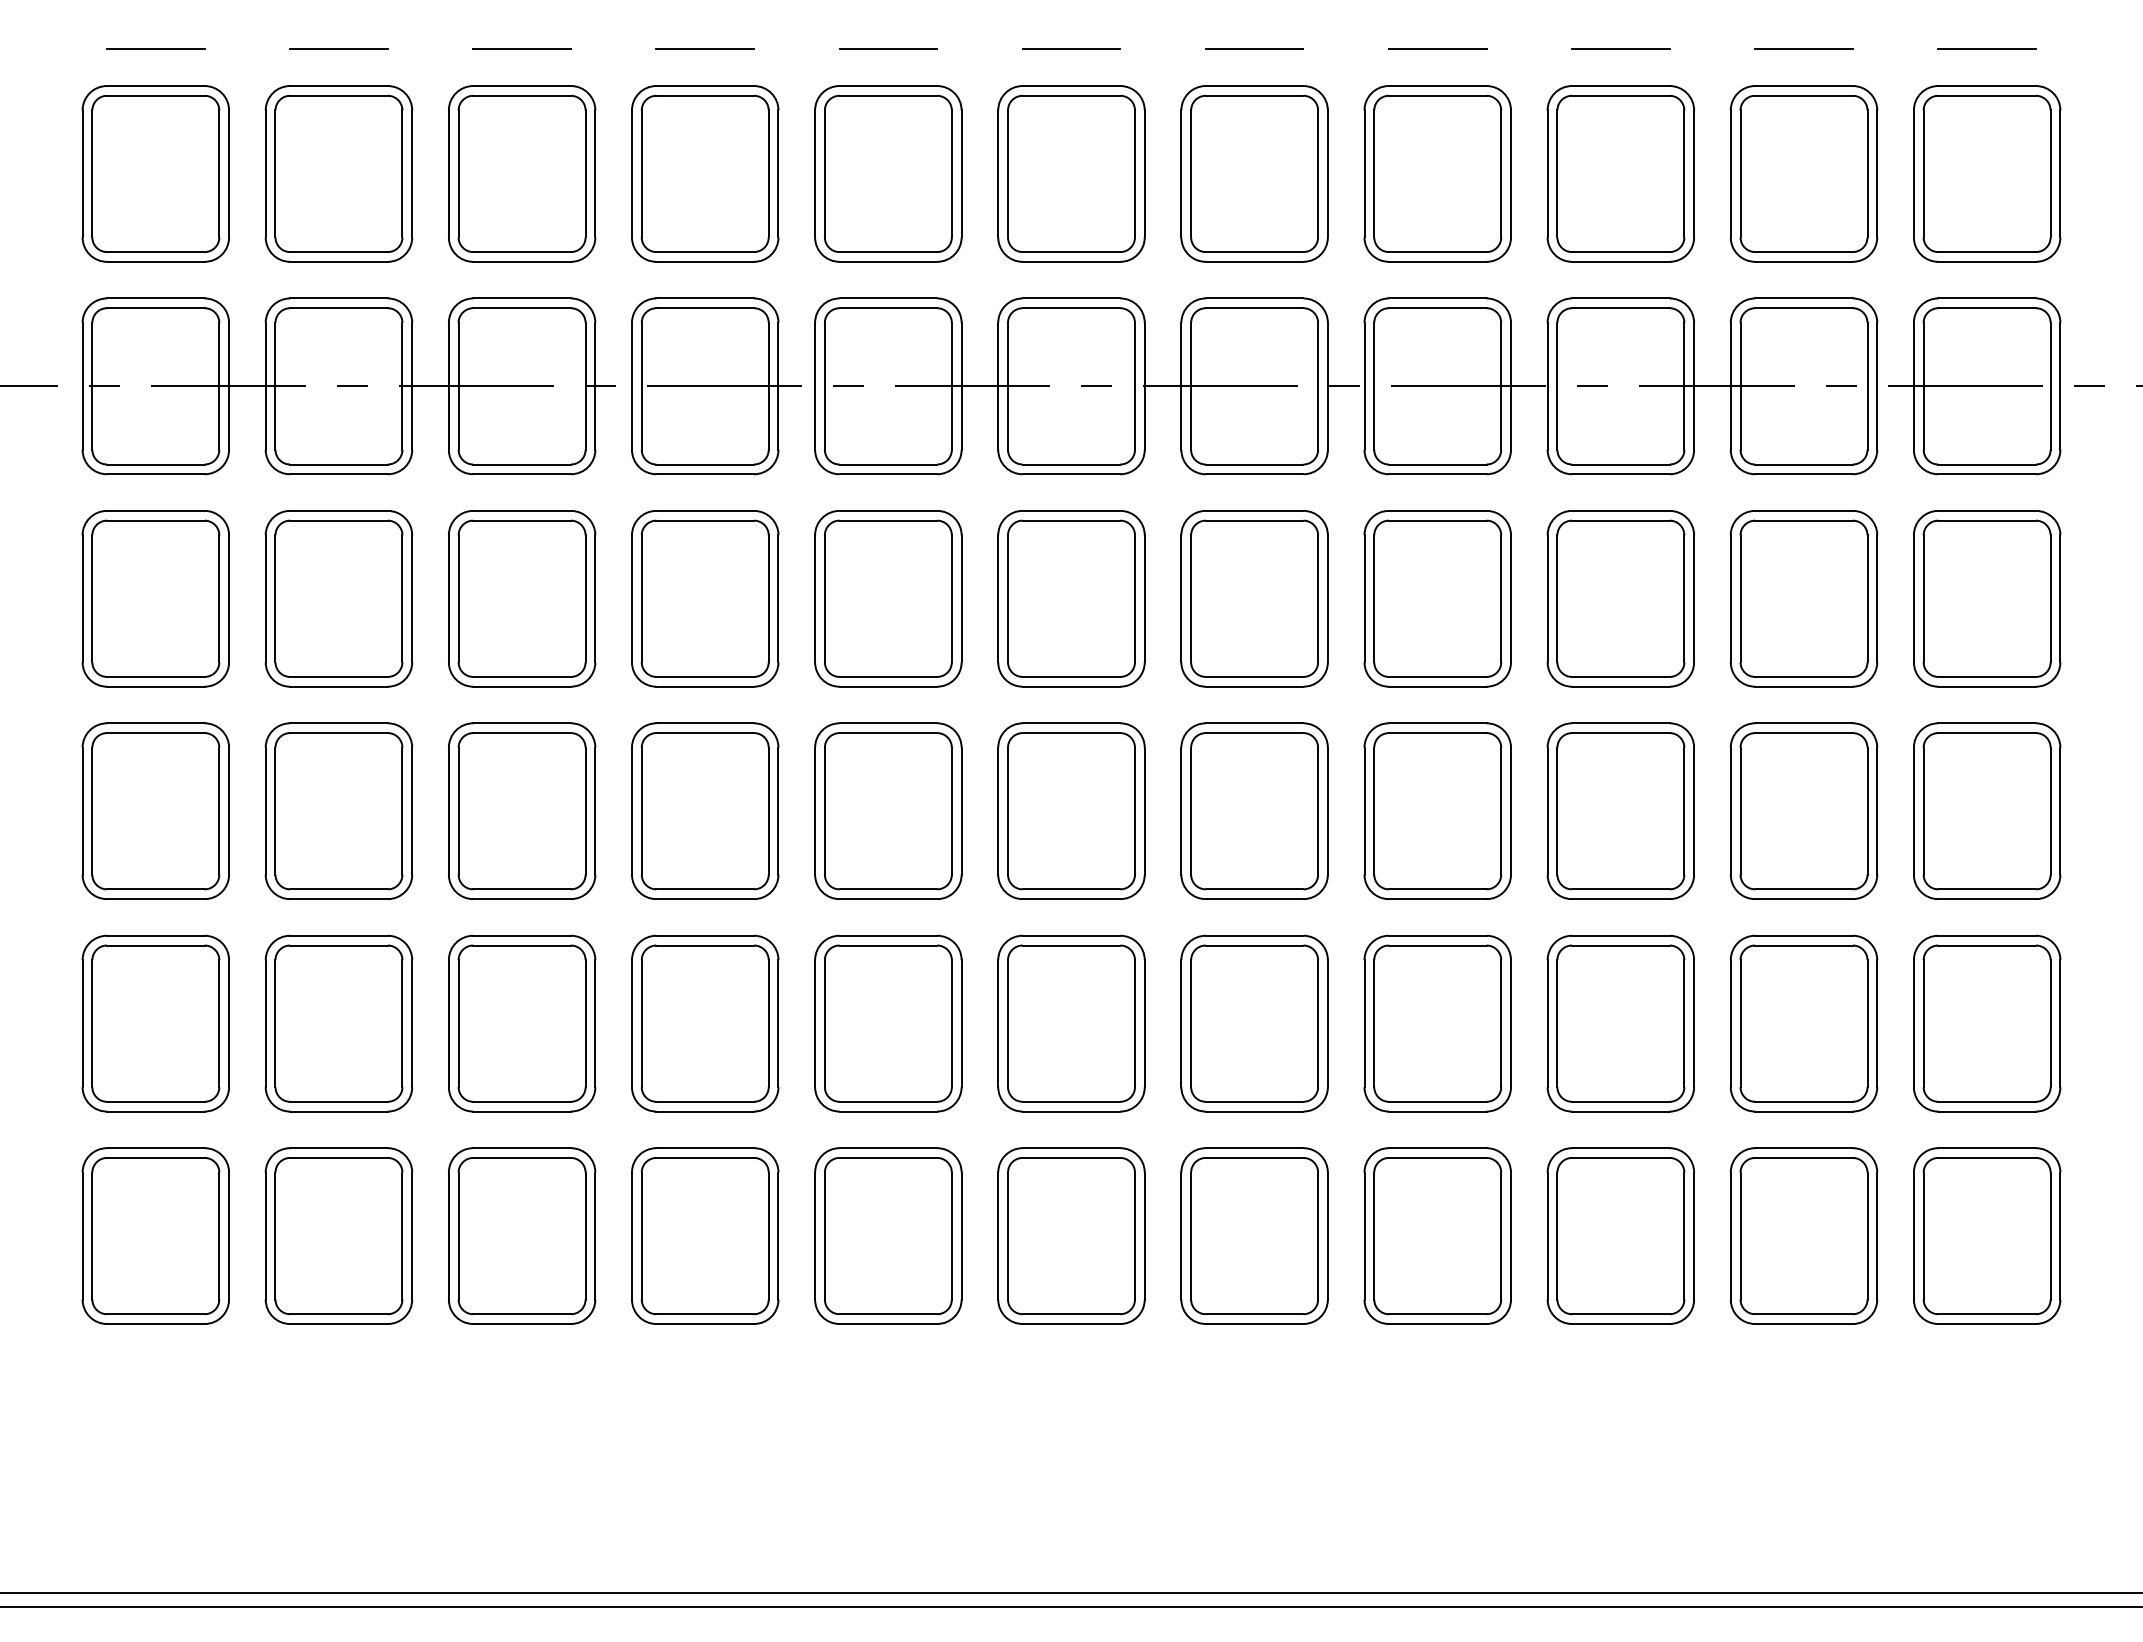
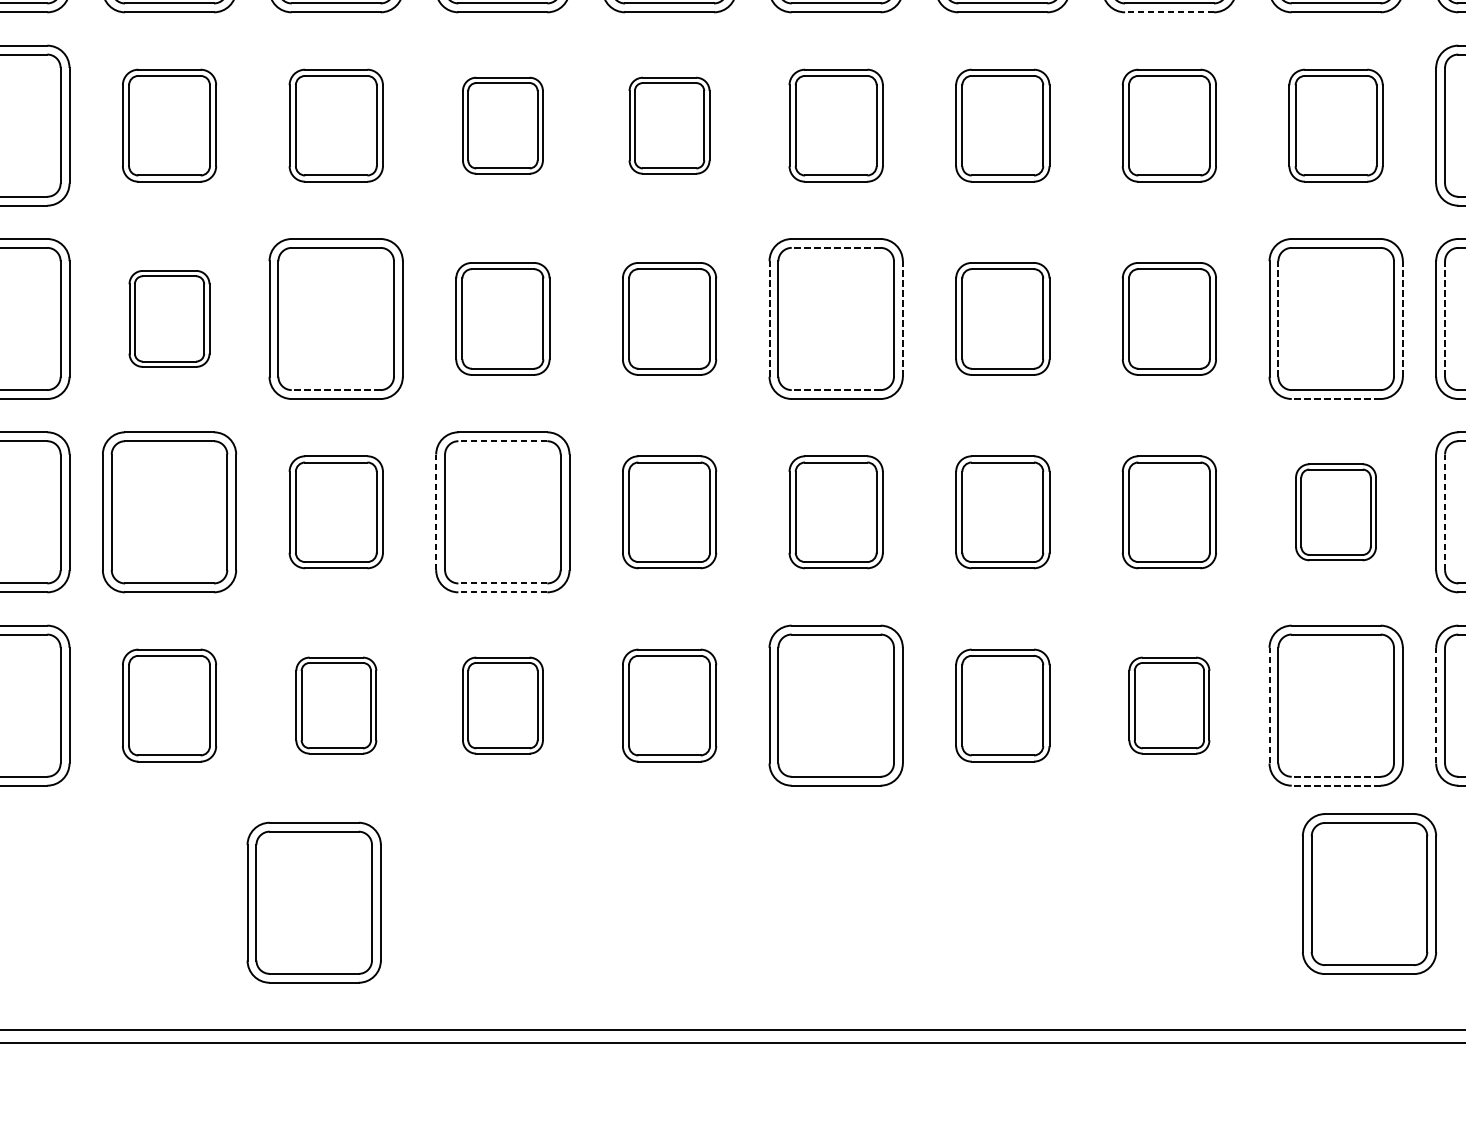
line: (1437, 474) -> (1169, 12), solid -> dashed
part: (338, 598) -> (169, 125), size x0.7
part: (522, 598) -> (336, 125), size x0.7
part: (705, 598) -> (503, 125), size x0.6
part: (888, 598) -> (669, 125), size x0.6
part: (1071, 598) -> (836, 125), size x0.7
part: (1254, 598) -> (1002, 125), size x0.7
part: (1437, 598) -> (1169, 125), size x0.7
part: (1620, 598) -> (1335, 125), size x0.7
line: (1071, 733) -> (836, 248), solid -> dashed
part: (338, 810) -> (169, 318), size x0.6
part: (705, 810) -> (503, 318), size x0.7
part: (888, 810) -> (669, 318), size x0.7
line: (998, 810) -> (769, 318), solid -> dashed
line: (1144, 810) -> (902, 318), solid -> dashed
part: (1254, 810) -> (1002, 318), size x0.7
part: (1437, 810) -> (1169, 318), size x0.7
line: (1557, 810) -> (1278, 318), solid -> dashed
line: (1694, 810) -> (1403, 318), solid -> dashed
line: (1740, 810) -> (1445, 318), solid -> dashed
line: (522, 889) -> (336, 390), solid -> dashed
line: (1071, 889) -> (836, 390), solid -> dashed
line: (1620, 899) -> (1335, 399), solid -> dashed
line: (705, 945) -> (503, 441), solid -> dashed
part: (522, 1023) -> (336, 512), size x0.7
line: (631, 1023) -> (435, 512), solid -> dashed
part: (888, 1023) -> (669, 512), size x0.7
part: (1071, 1023) -> (836, 512), size x0.7
part: (1254, 1023) -> (1002, 512), size x0.7
part: (1437, 1023) -> (1169, 512), size x0.7
part: (1620, 1023) -> (1335, 512), size x0.6
line: (1740, 1023) -> (1445, 512), solid -> dashed
line: (705, 1101) -> (503, 583), solid -> dashed
line: (705, 1111) -> (503, 592), solid -> dashed
part: (338, 1235) -> (169, 705), size x0.7
part: (522, 1235) -> (336, 705), size x0.6
part: (705, 1235) -> (503, 705), size x0.6
part: (888, 1235) -> (669, 705), size x0.7
part: (1254, 1235) -> (1002, 705), size x0.7
part: (1437, 1235) -> (1169, 705), size x0.6
line: (1547, 1235) -> (1269, 705), solid -> dashed
line: (1730, 1235) -> (1435, 705), solid -> dashed
line: (1620, 1314) -> (1335, 777), solid -> dashed
line: (1620, 1323) -> (1335, 785), solid -> dashed
part: (1657, 1442) -> (1369, 893), added
part: (497, 1452) -> (313, 902), added

